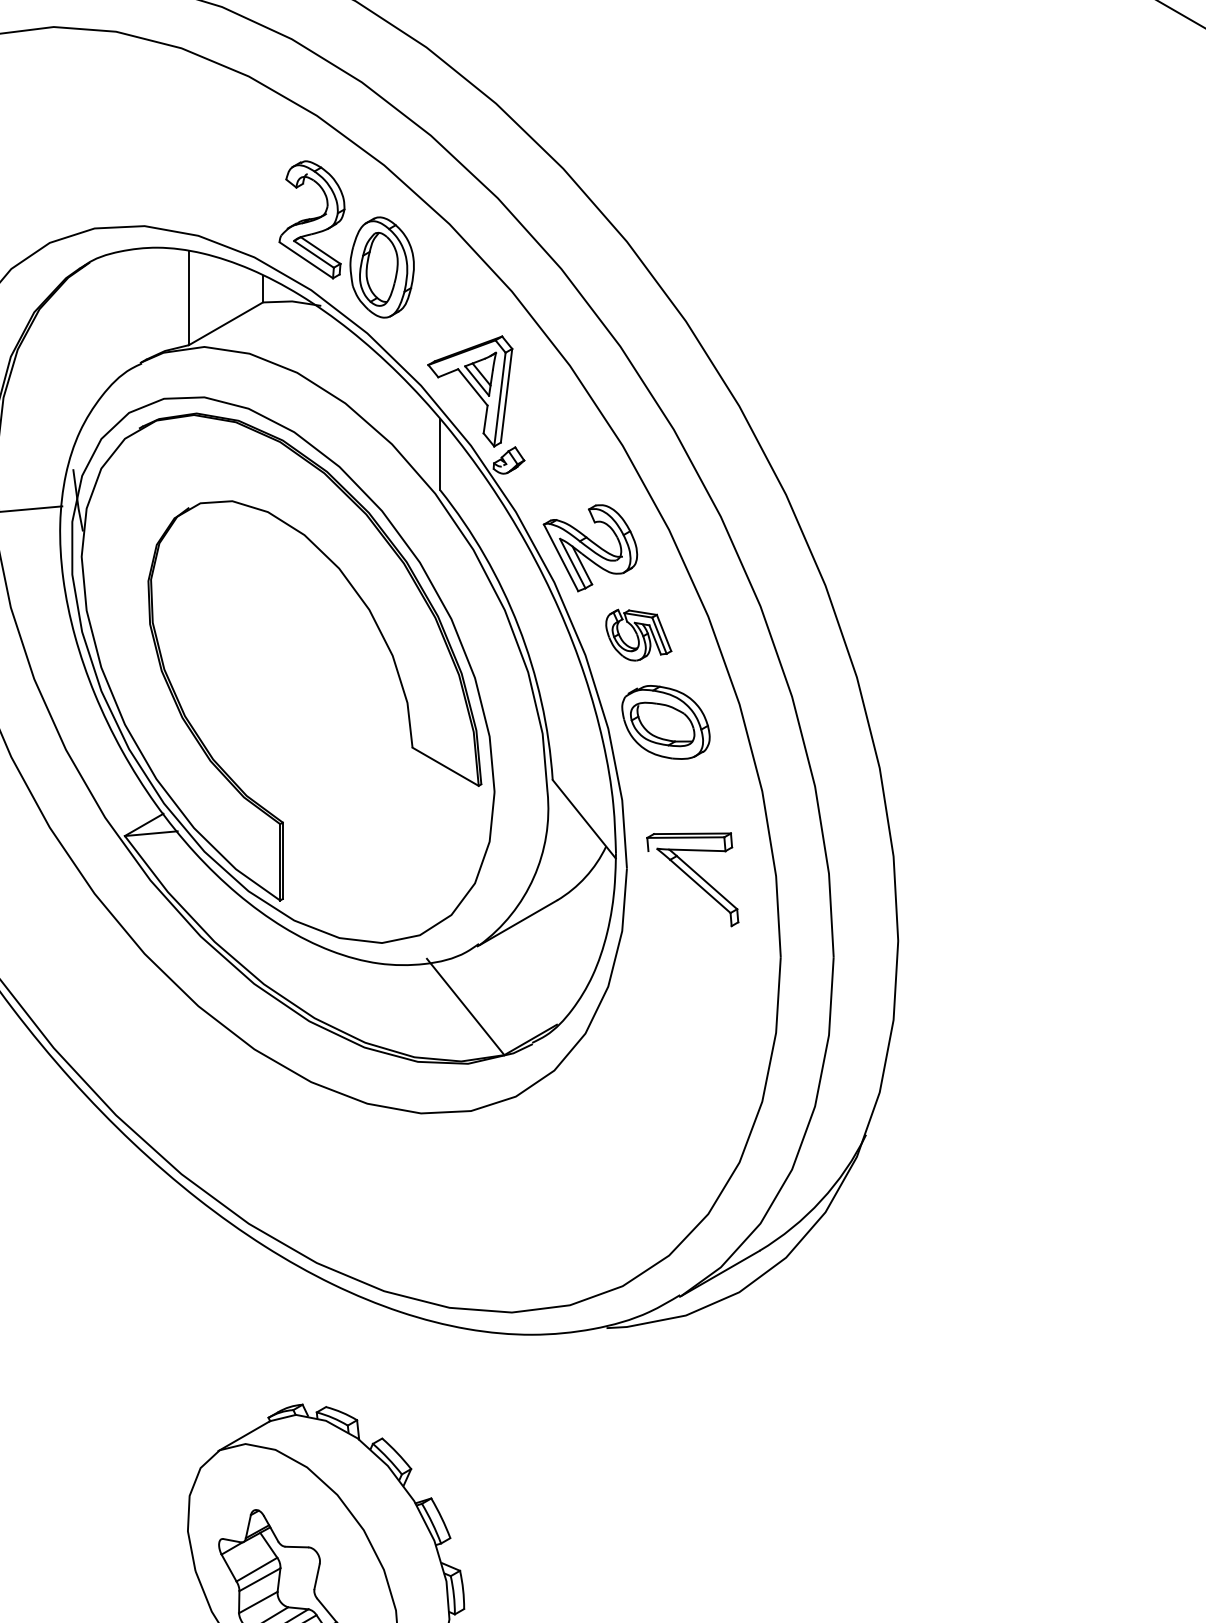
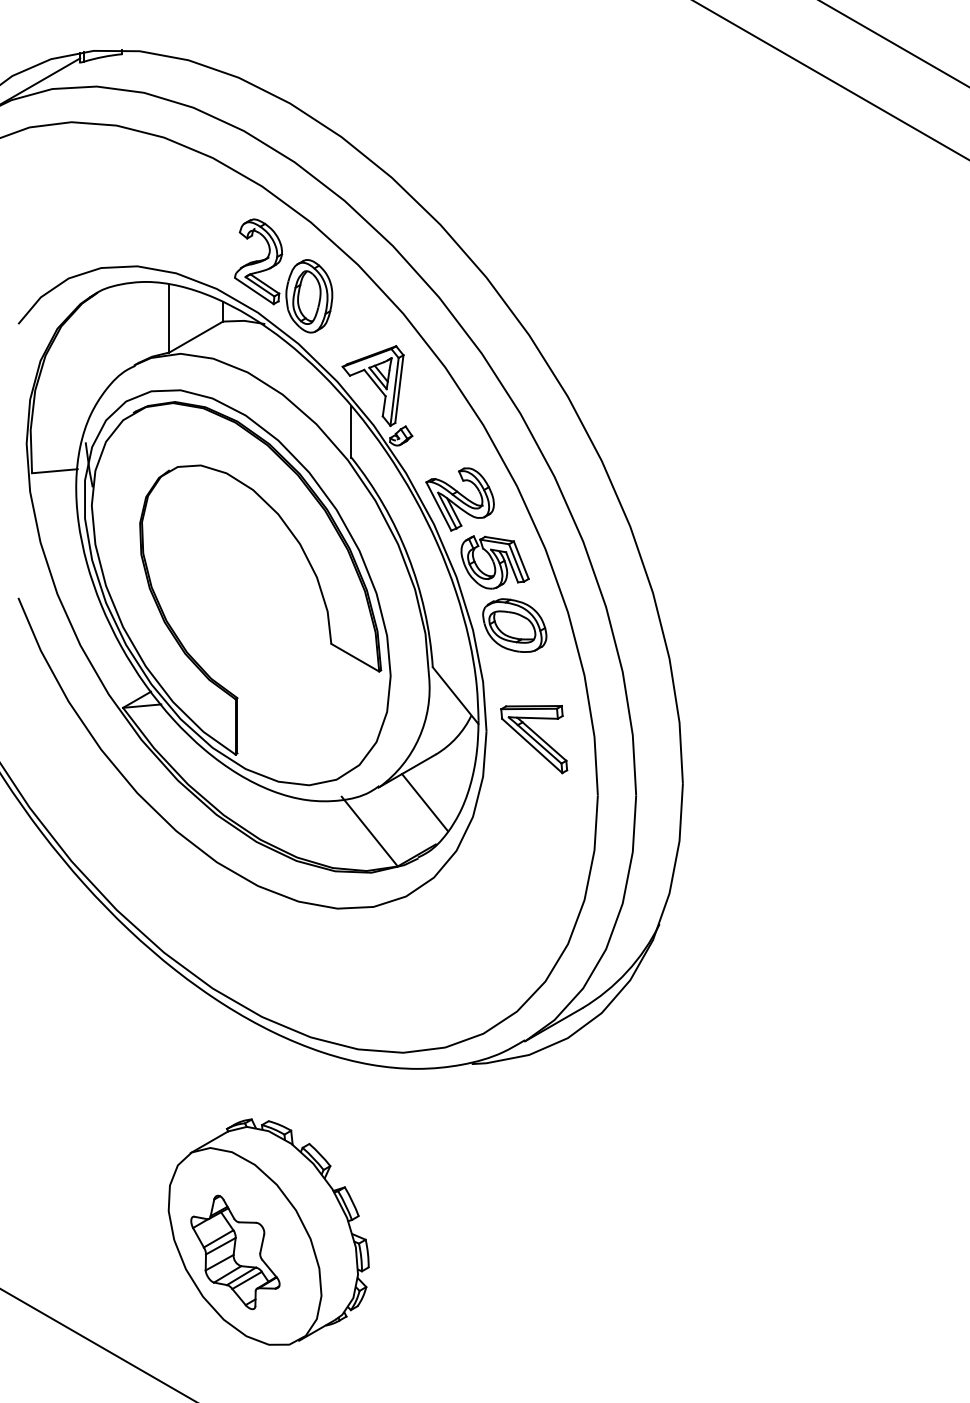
part: (637, 635) -> (494, 562), size x1.43
line: (690, 888) -> (532, 745), added
line: (542, 966) -> (425, 802), added

